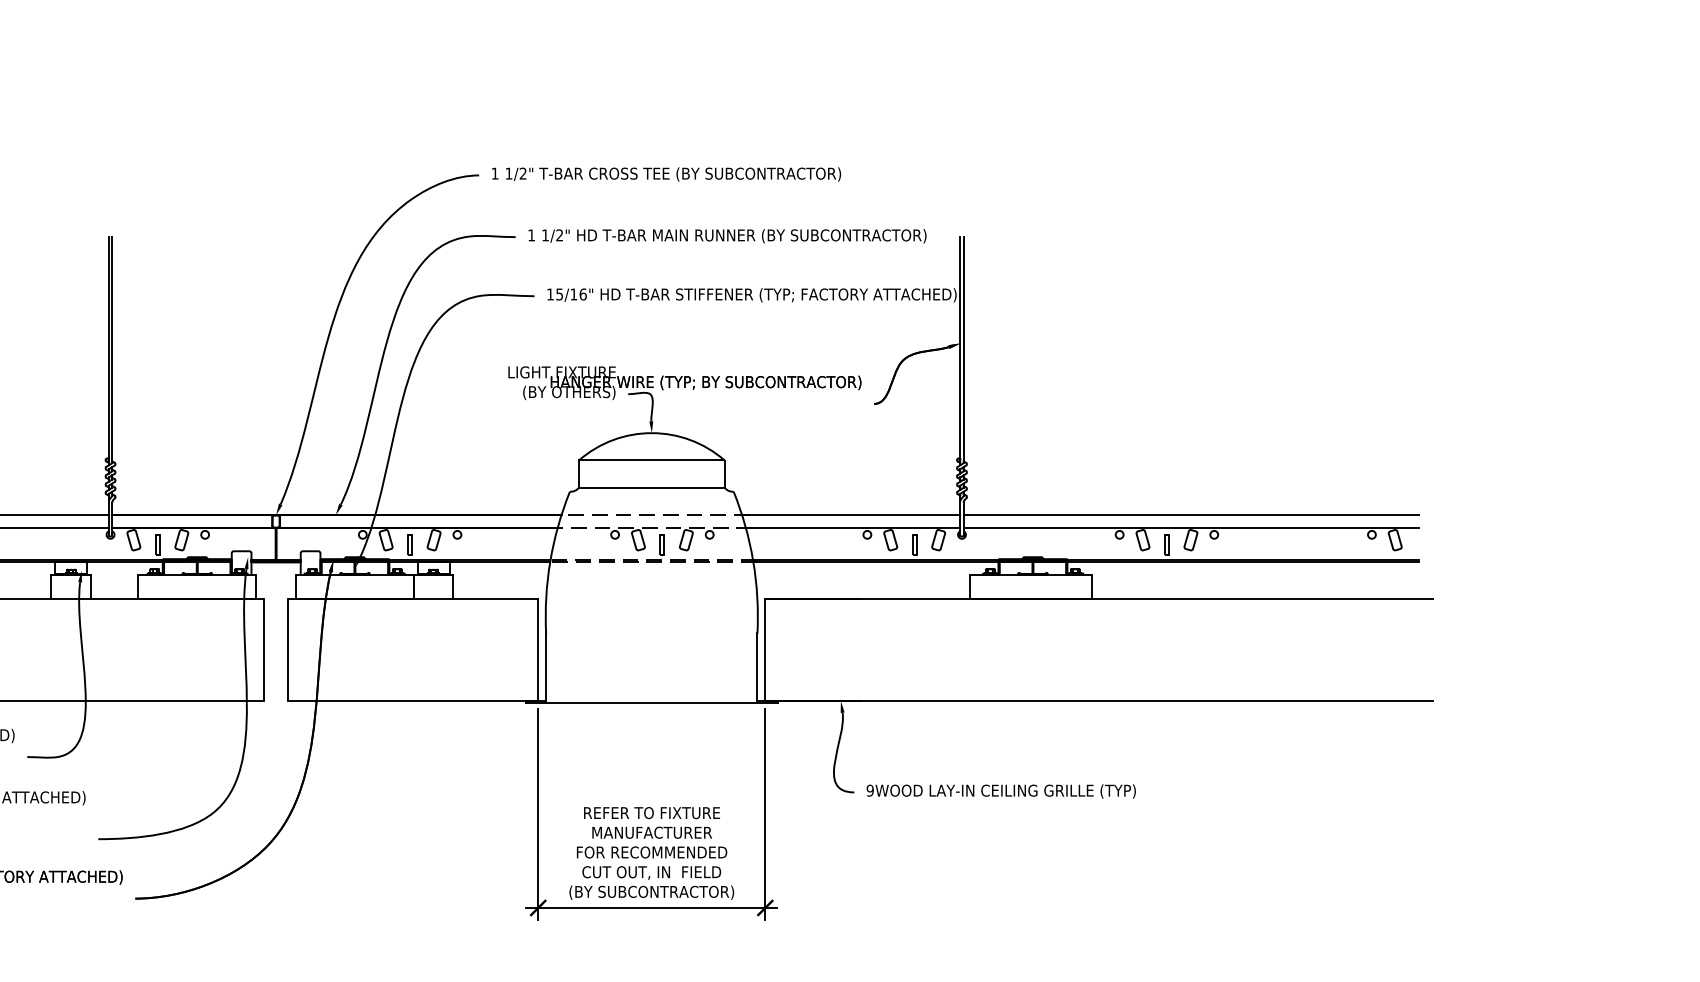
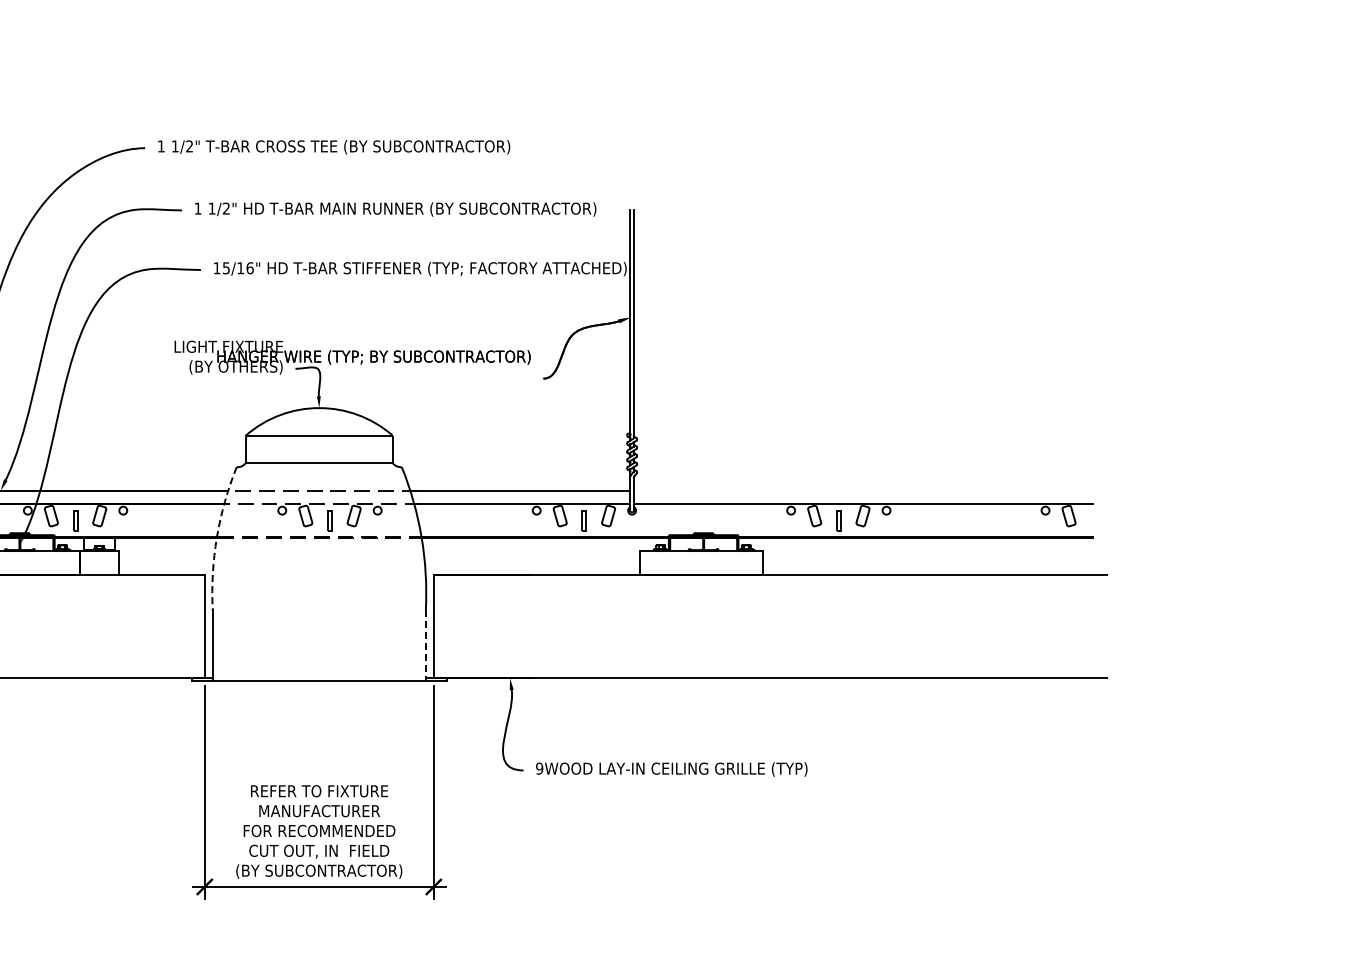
line: (1191, 515) -> (863, 491), removed
arc: (550, 561) -> (217, 537), solid -> dashed
line: (757, 668) -> (425, 645), solid -> dashed

